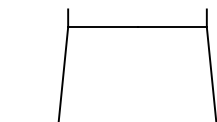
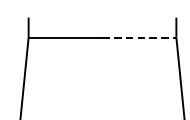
line: (172, 27) -> (139, 37), solid -> dashed

